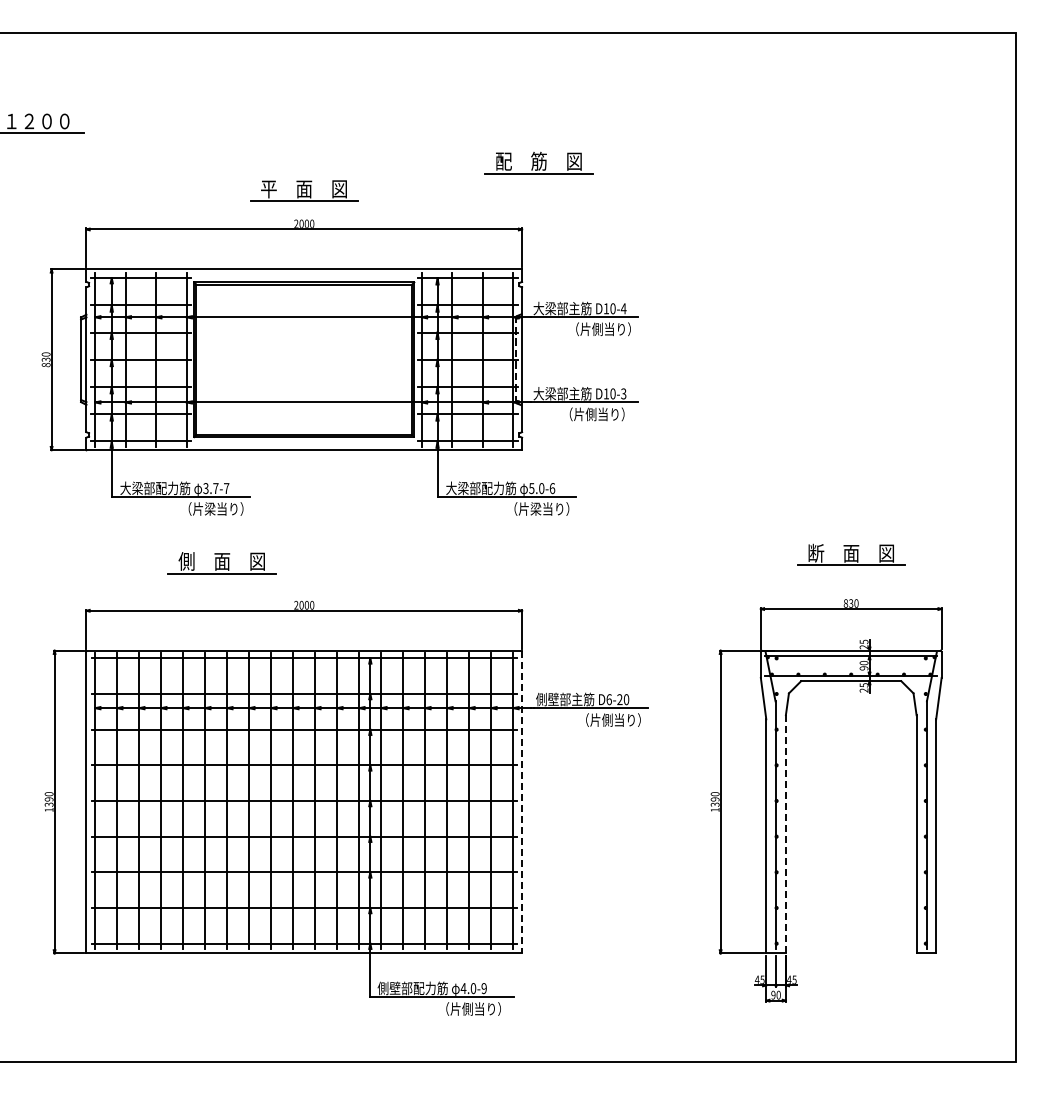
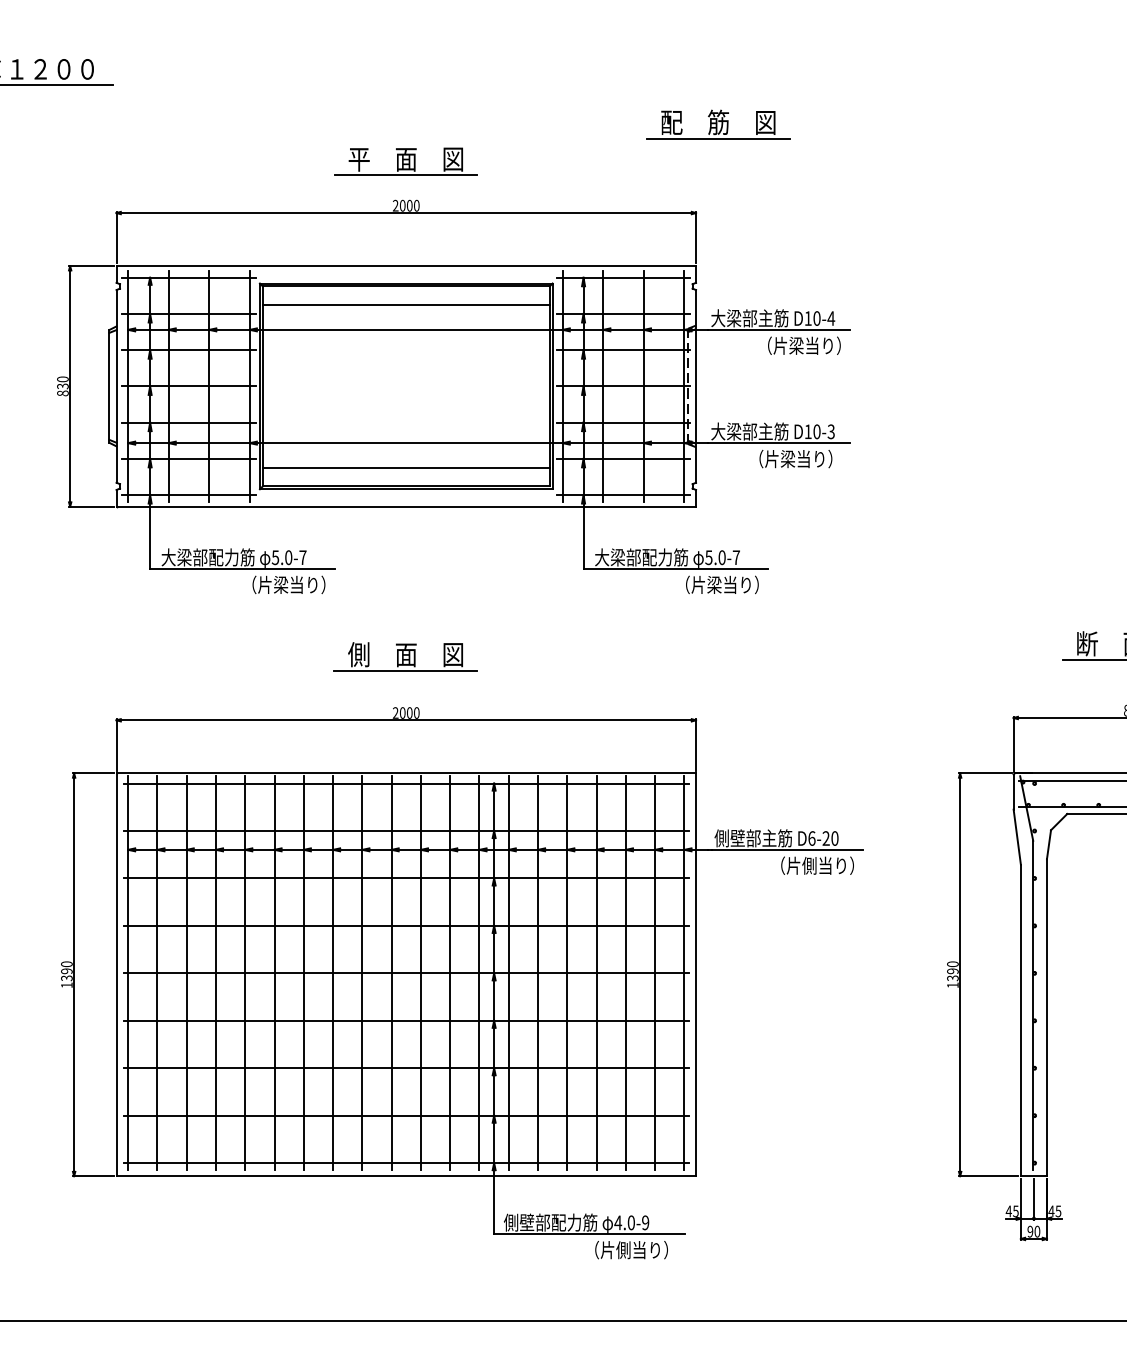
line: (304, 298) -> (406, 304), added
text: (597, 329) -> (796, 346), （片側当り） -> （片梁当り）
text: (590, 414) -> (787, 459), （片側当り） -> （片梁当り）
line: (304, 421) -> (406, 468), added
text: (210, 488) -> (281, 557), 3.7-7 -> 5.0-7
text: (552, 488) -> (736, 557), 5.0-6 -> 5.0-7
part: (221, 563) -> (405, 657), moved
line: (522, 802) -> (696, 975), dashed -> solid
line: (785, 833) -> (1046, 1016), dashed -> solid

